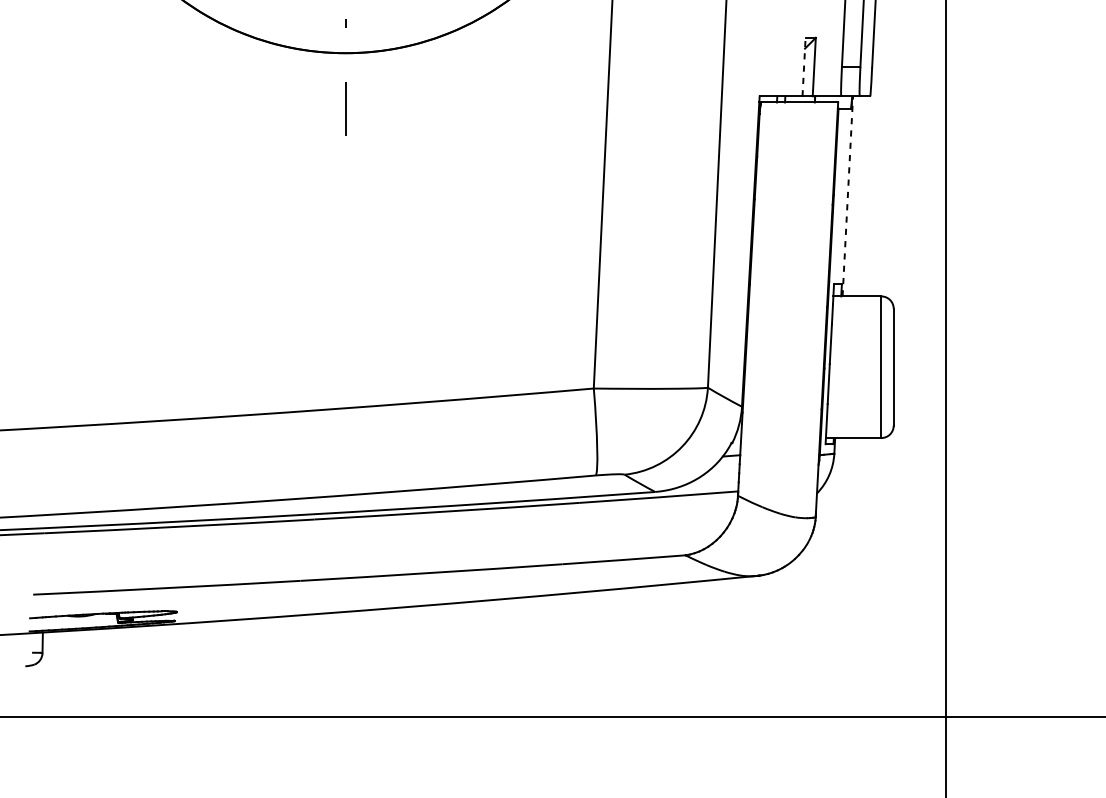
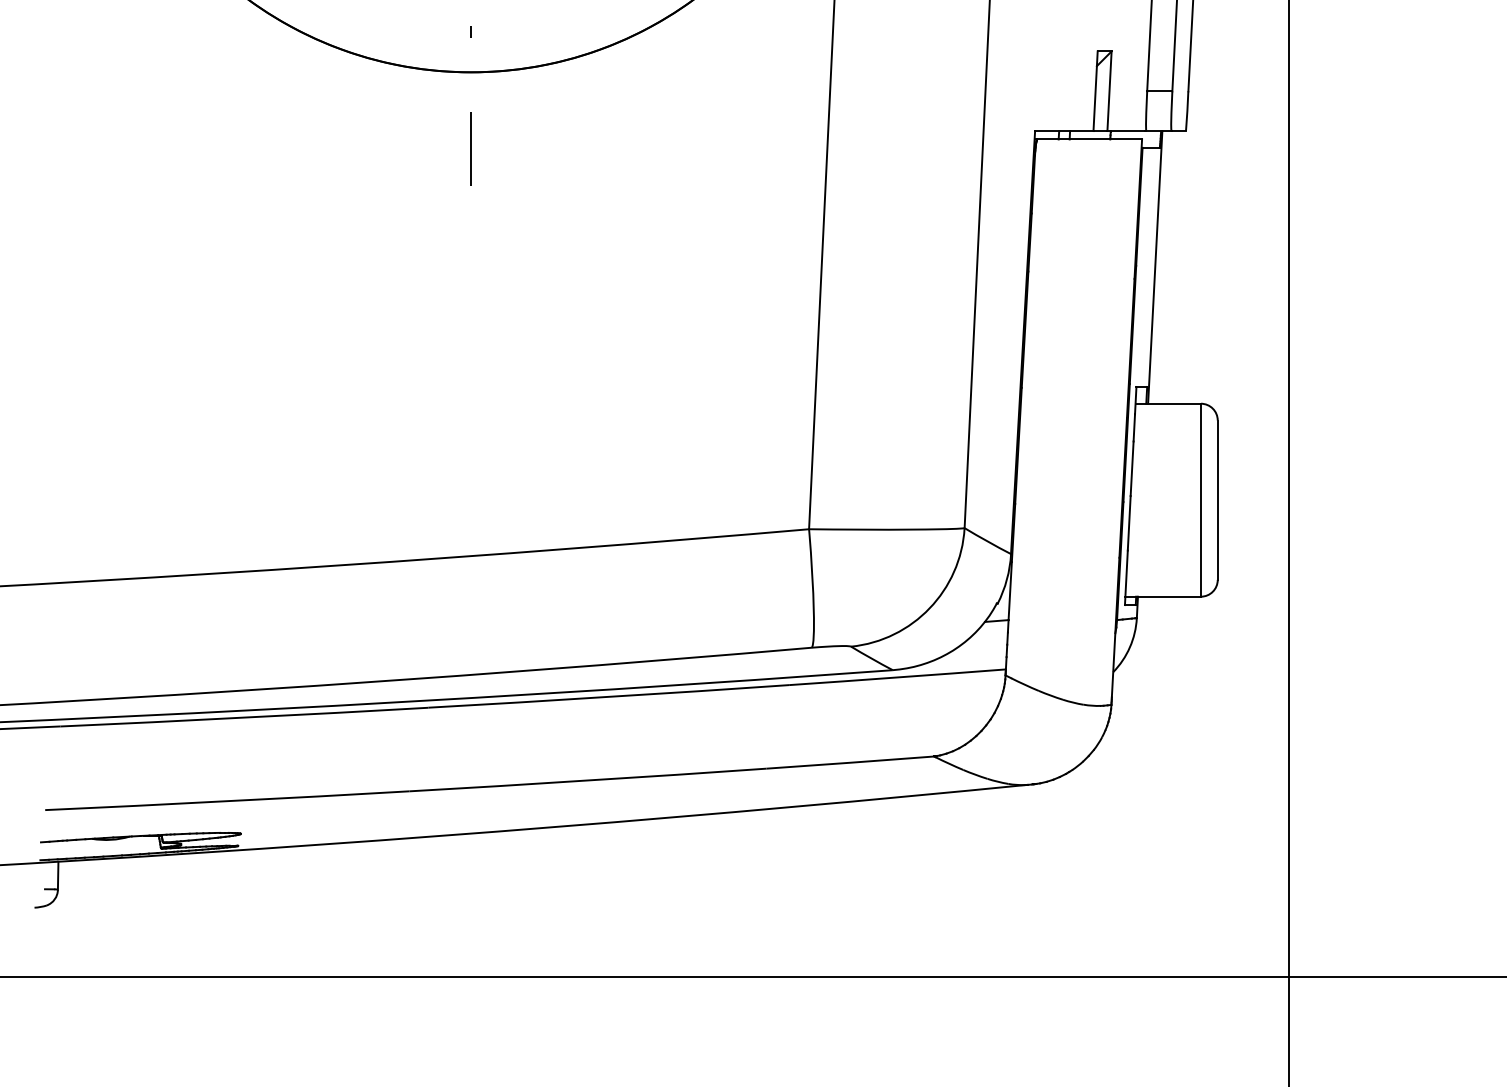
line: (803, 67) -> (1095, 91), dashed -> solid
line: (848, 196) -> (1155, 267), dashed -> solid

